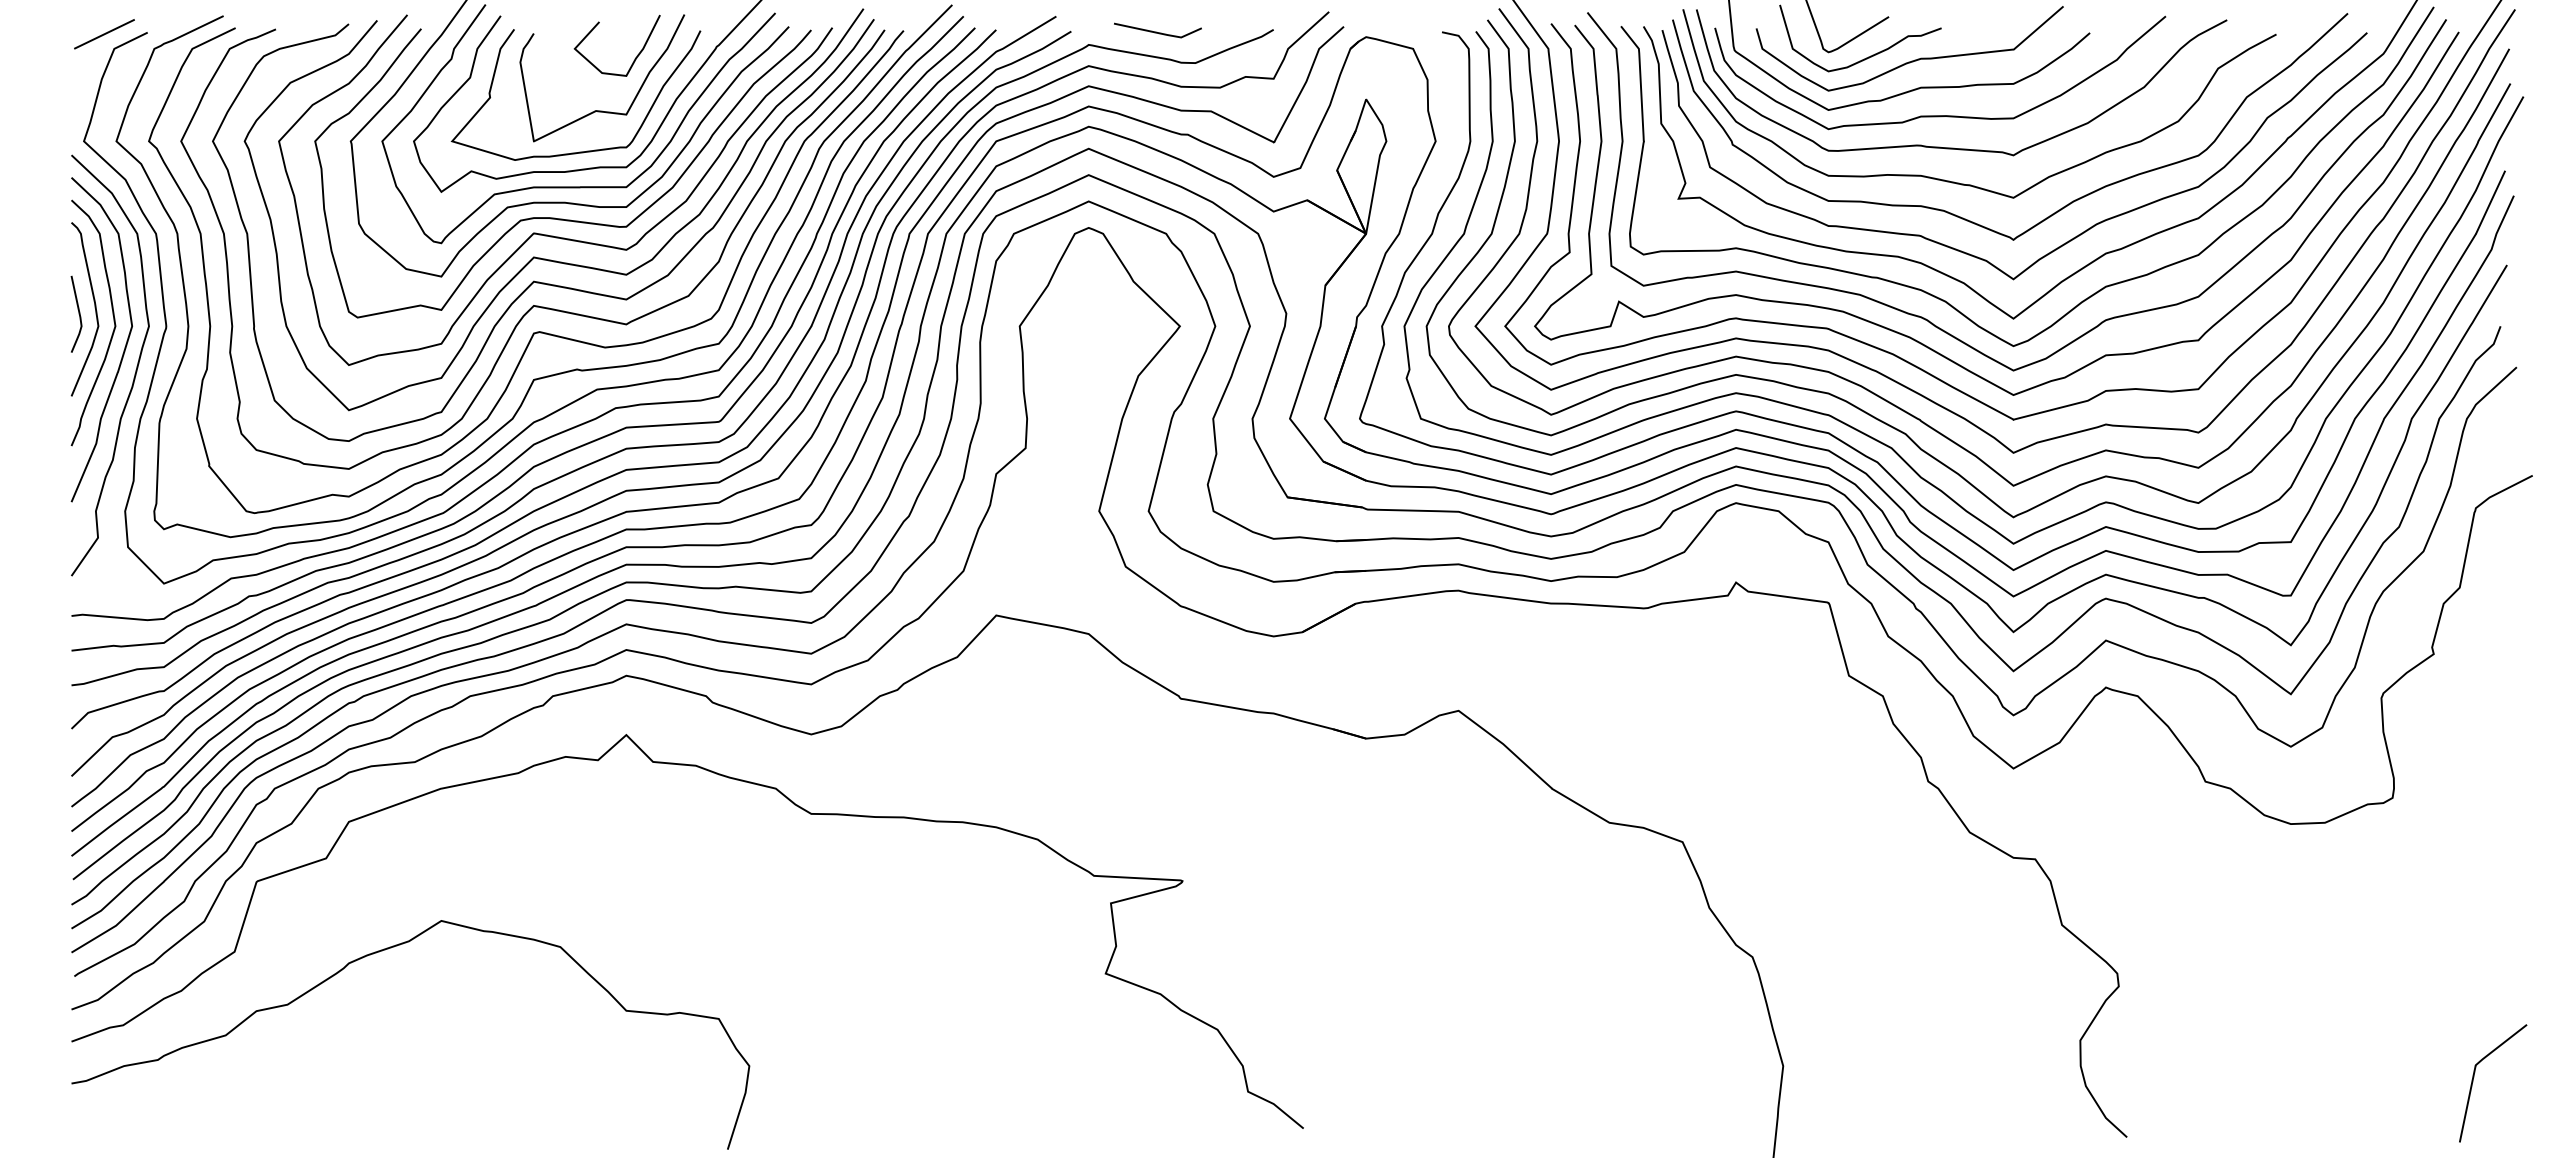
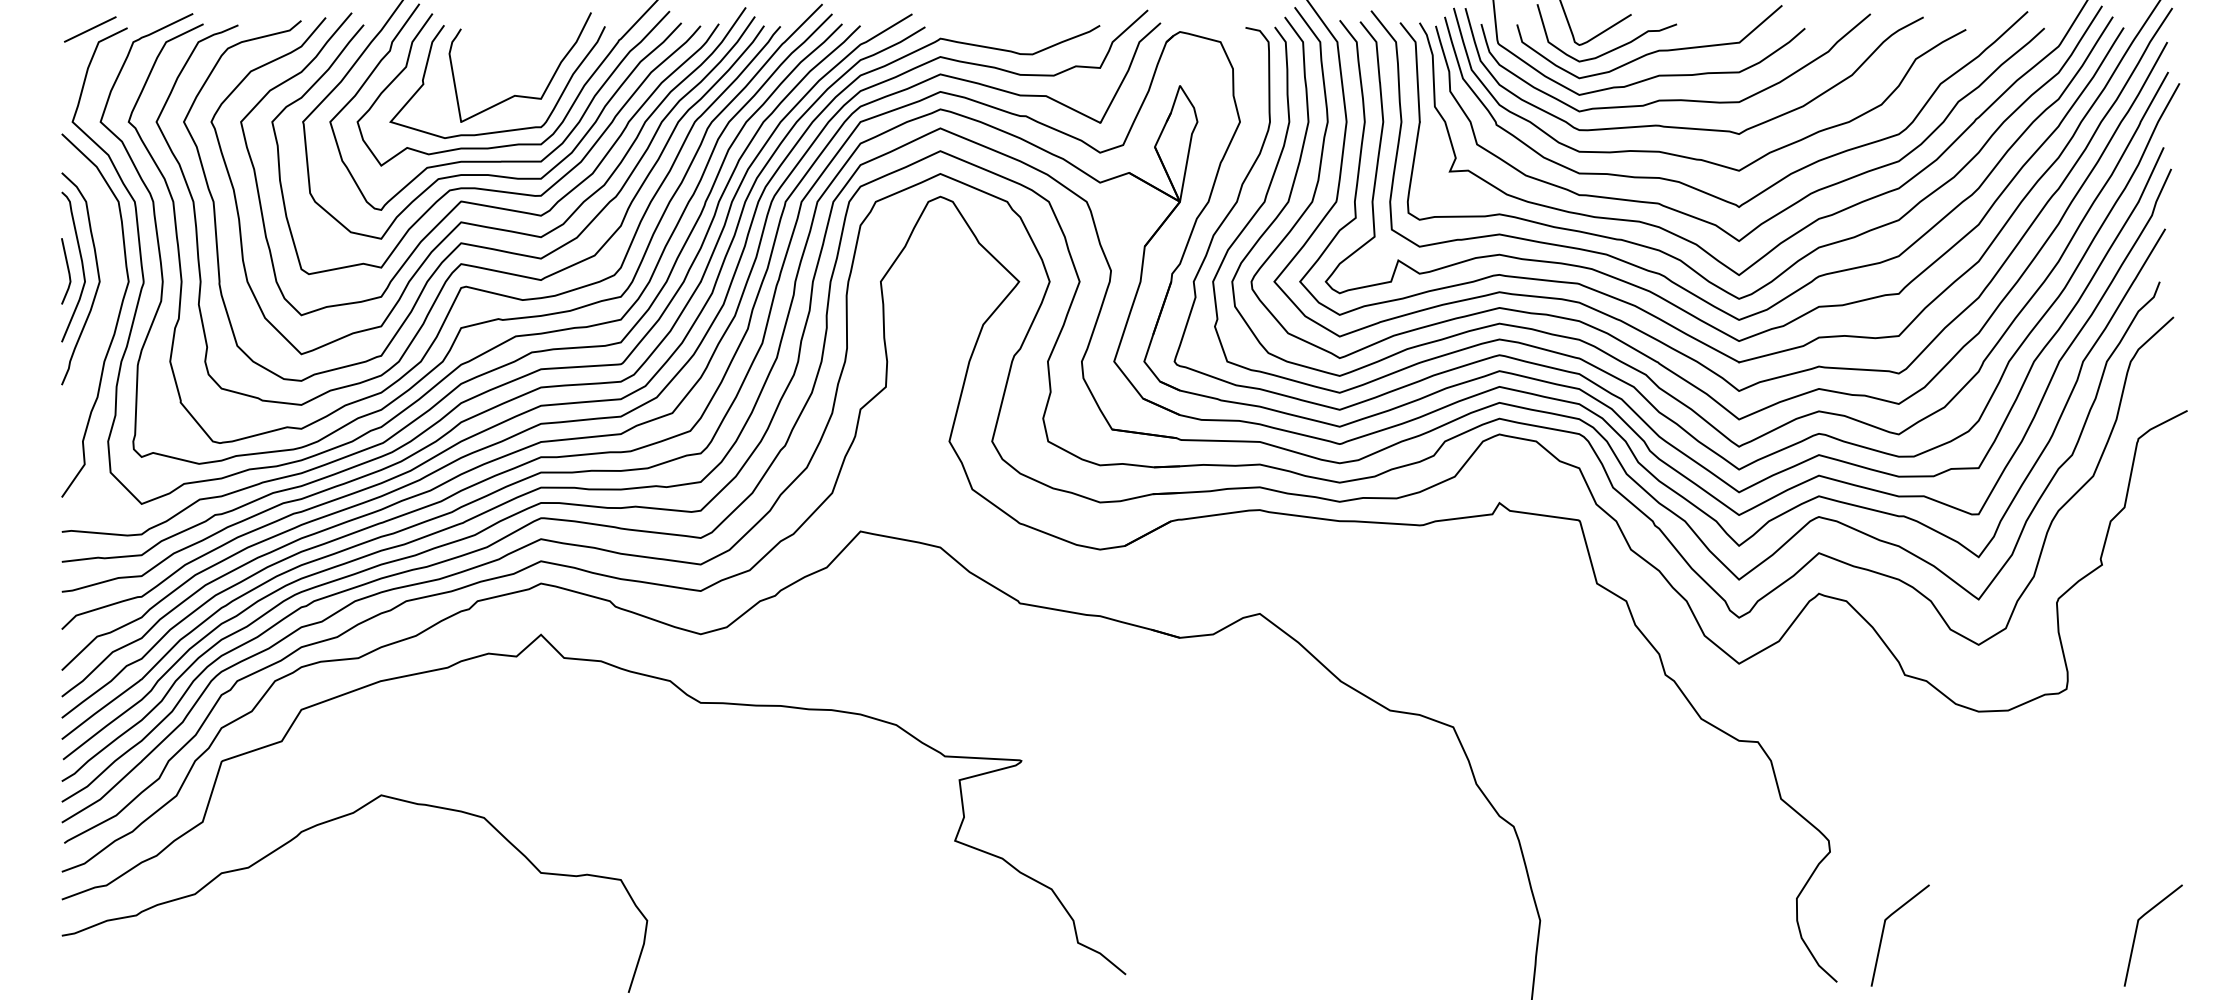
line: (1156, 31) -> (998, 27), removed
curve: (634, 58) -> (548, 50), removed
curve: (125, 343) -> (108, 296), removed
curve: (2181, 1077) -> (1884, 930), added

